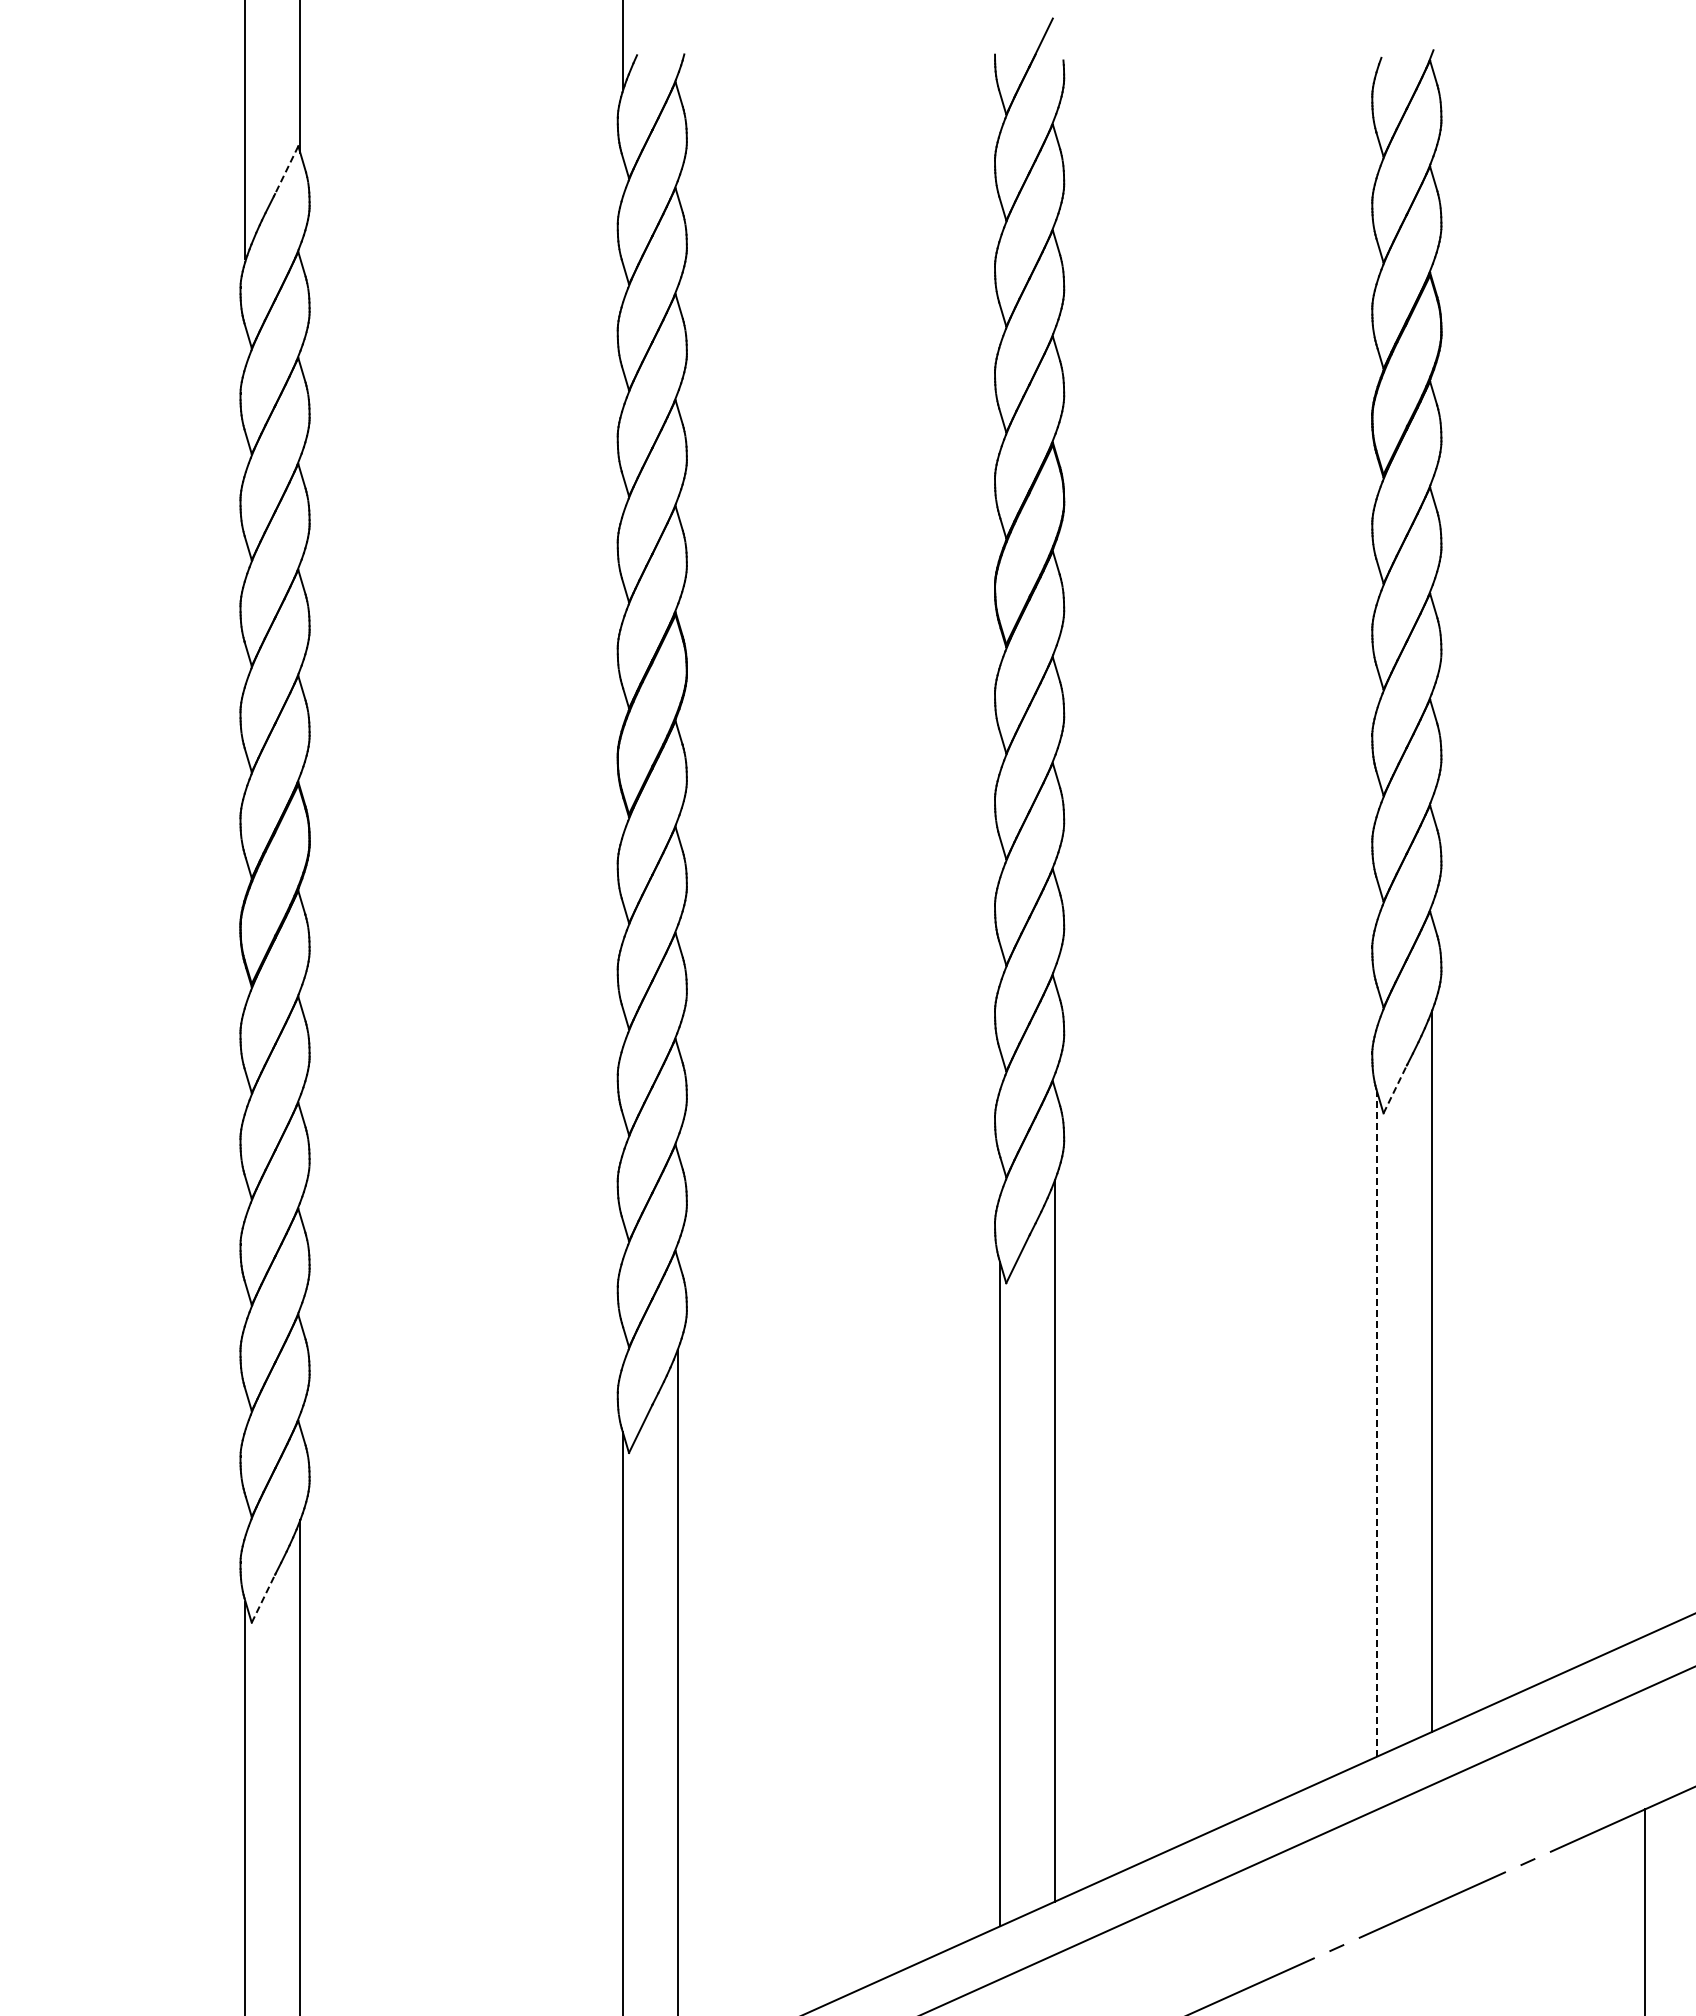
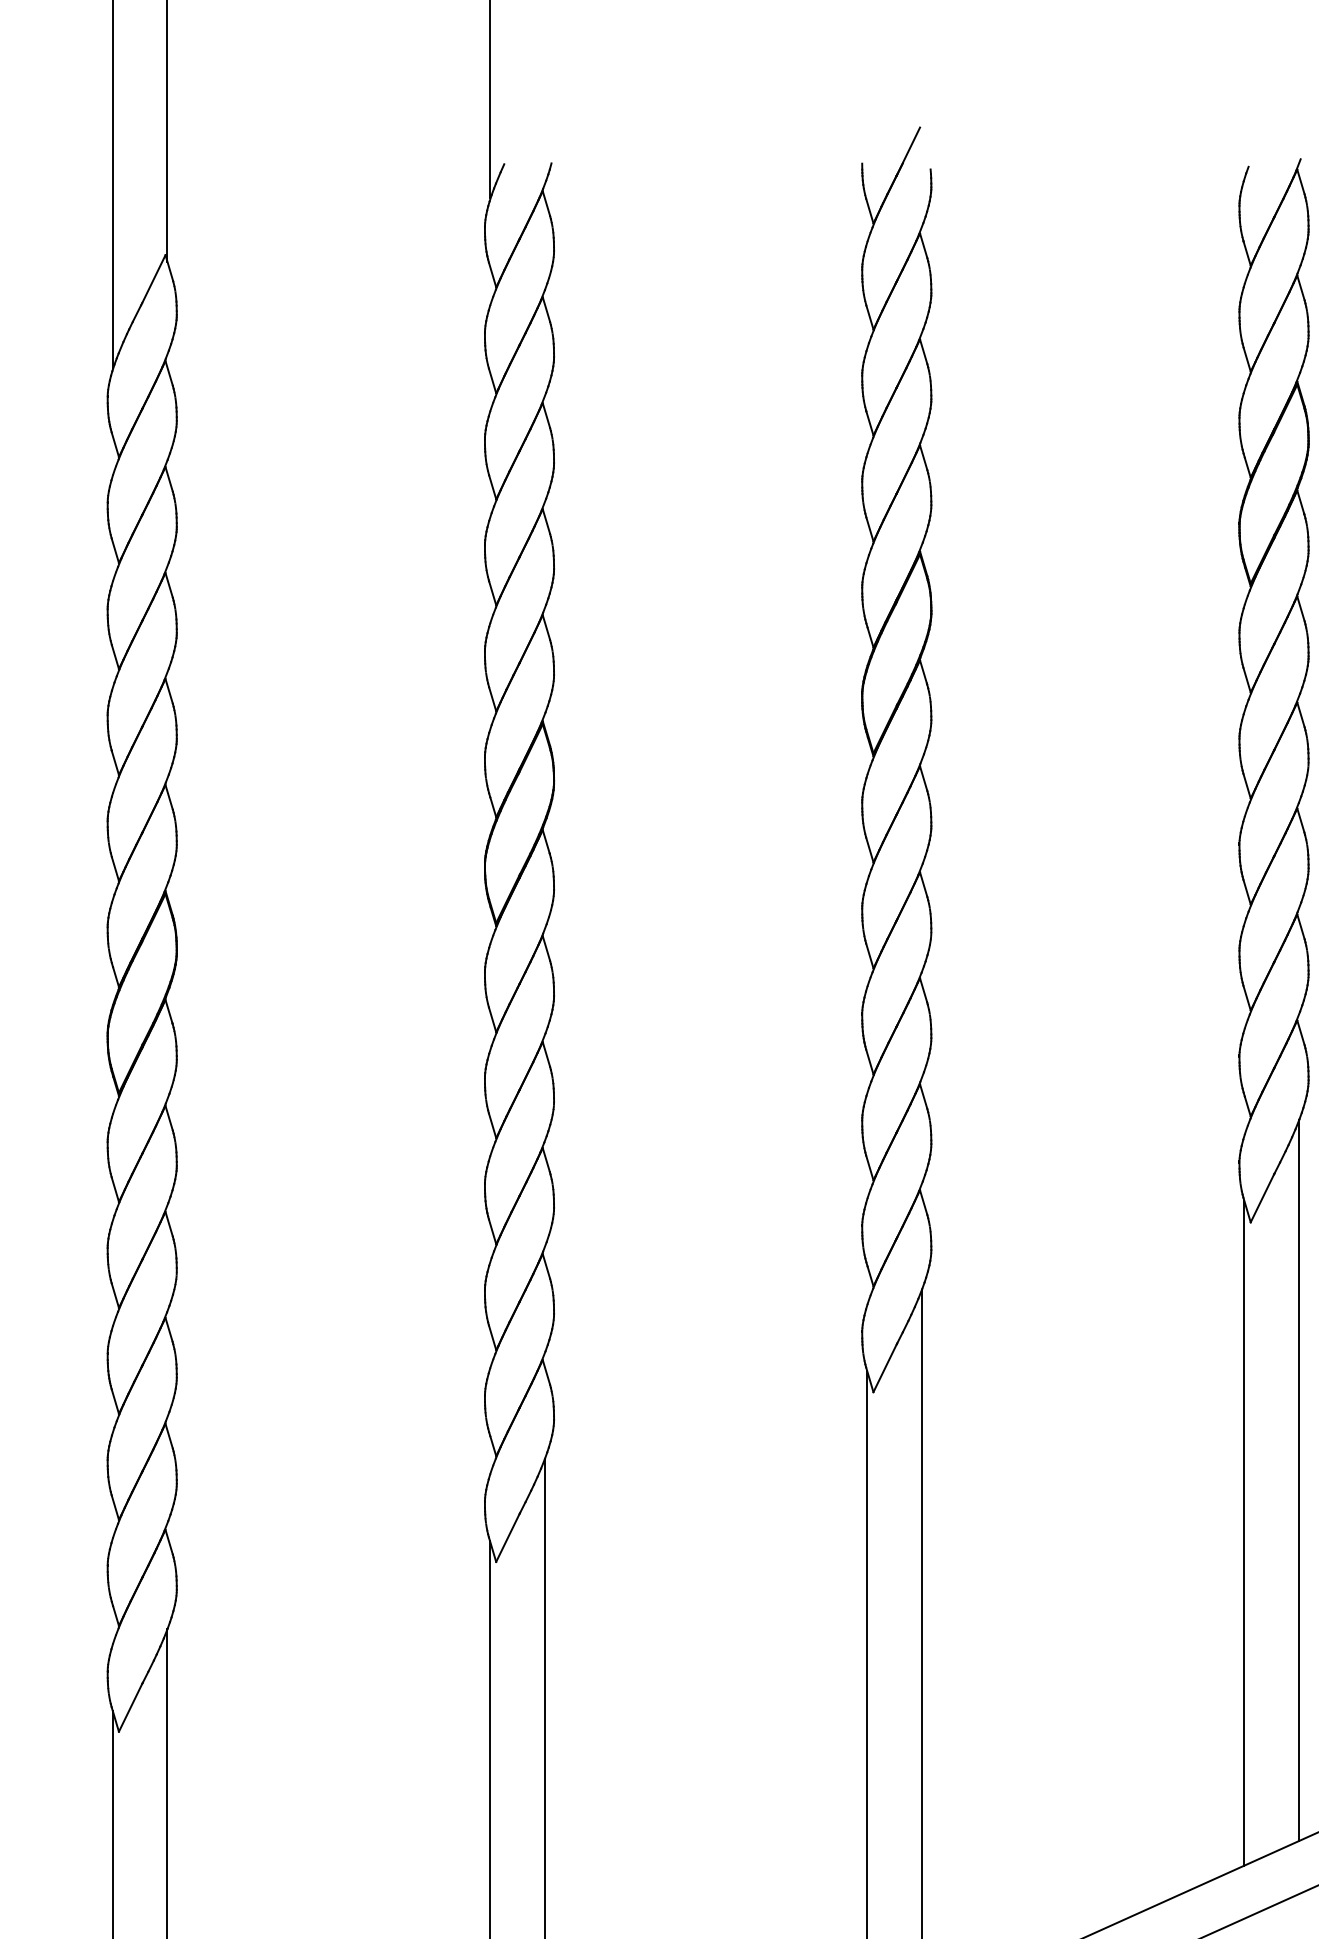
line: (286, 170) -> (153, 279), dashed -> solid
line: (1395, 1089) -> (1262, 1198), dashed -> solid
line: (1377, 1423) -> (1244, 1532), dashed -> solid
line: (263, 1598) -> (130, 1707), dashed -> solid

